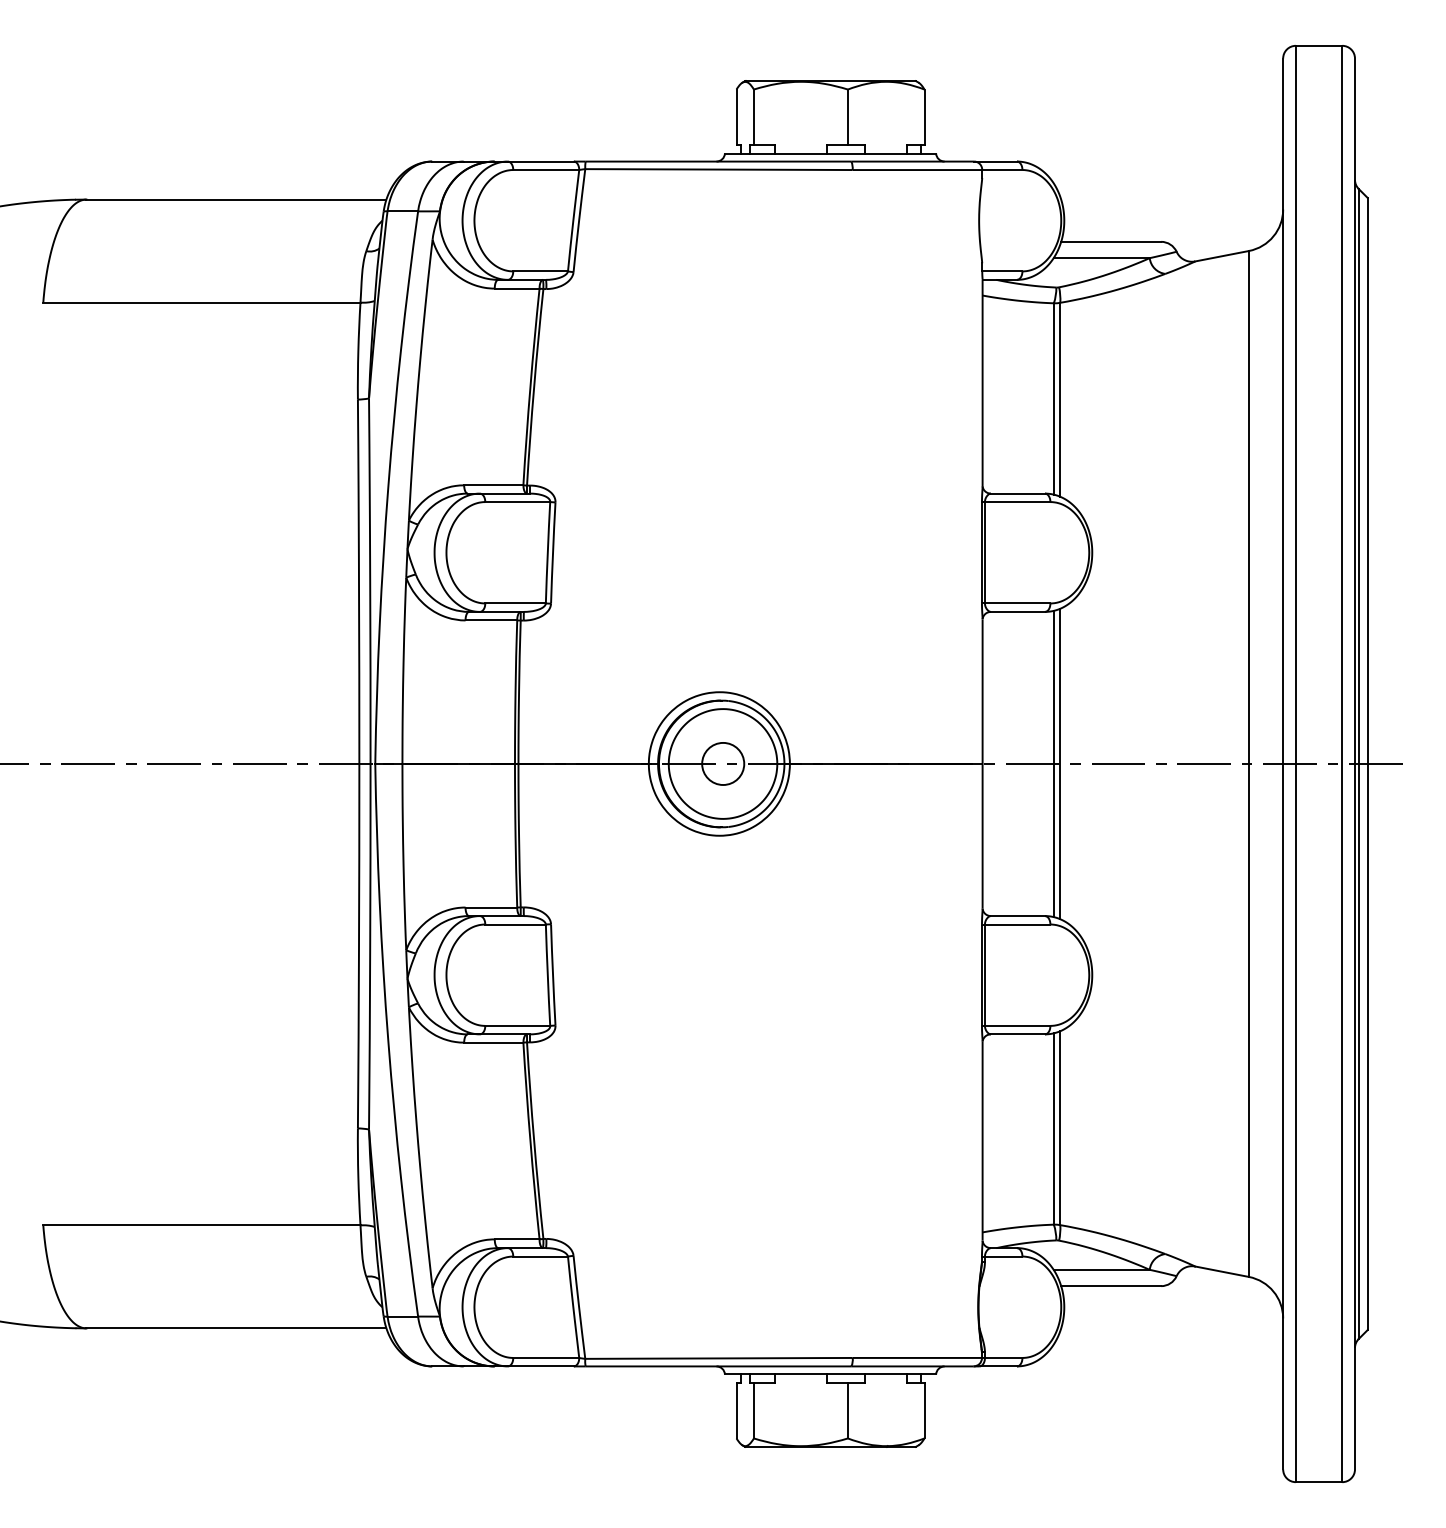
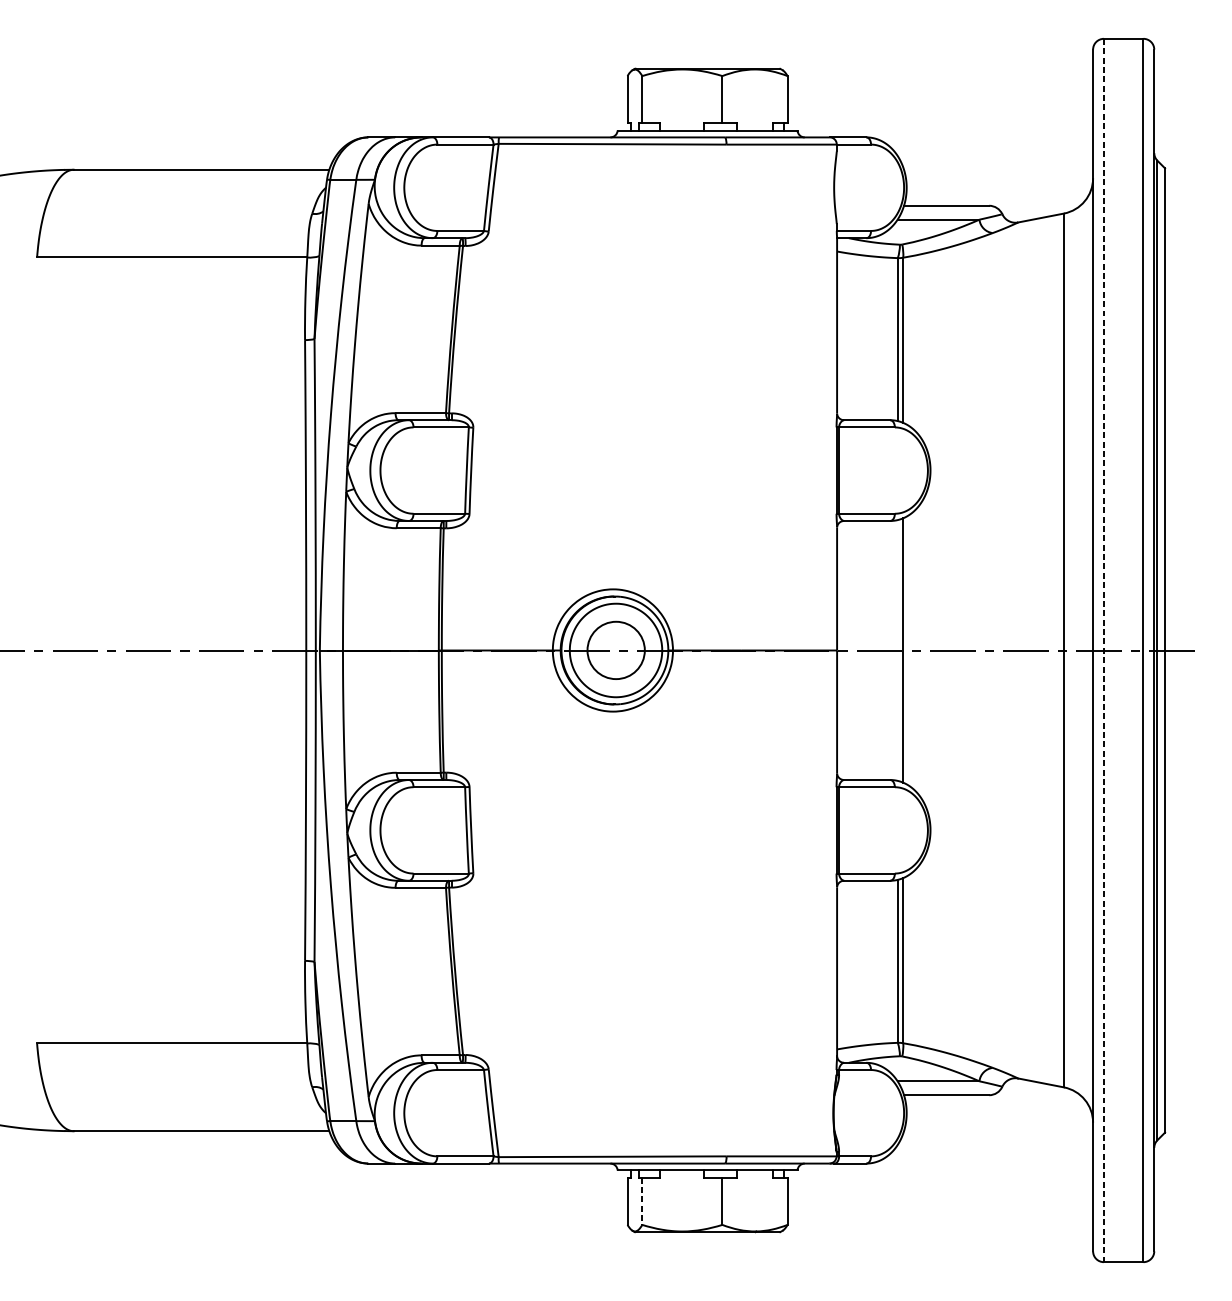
circle: (723, 763) -> (616, 650), size x1.6
line: (1053, 763) -> (897, 650), removed
line: (1295, 764) -> (1103, 650), solid -> dashed
line: (753, 1410) -> (641, 1201), solid -> dashed

